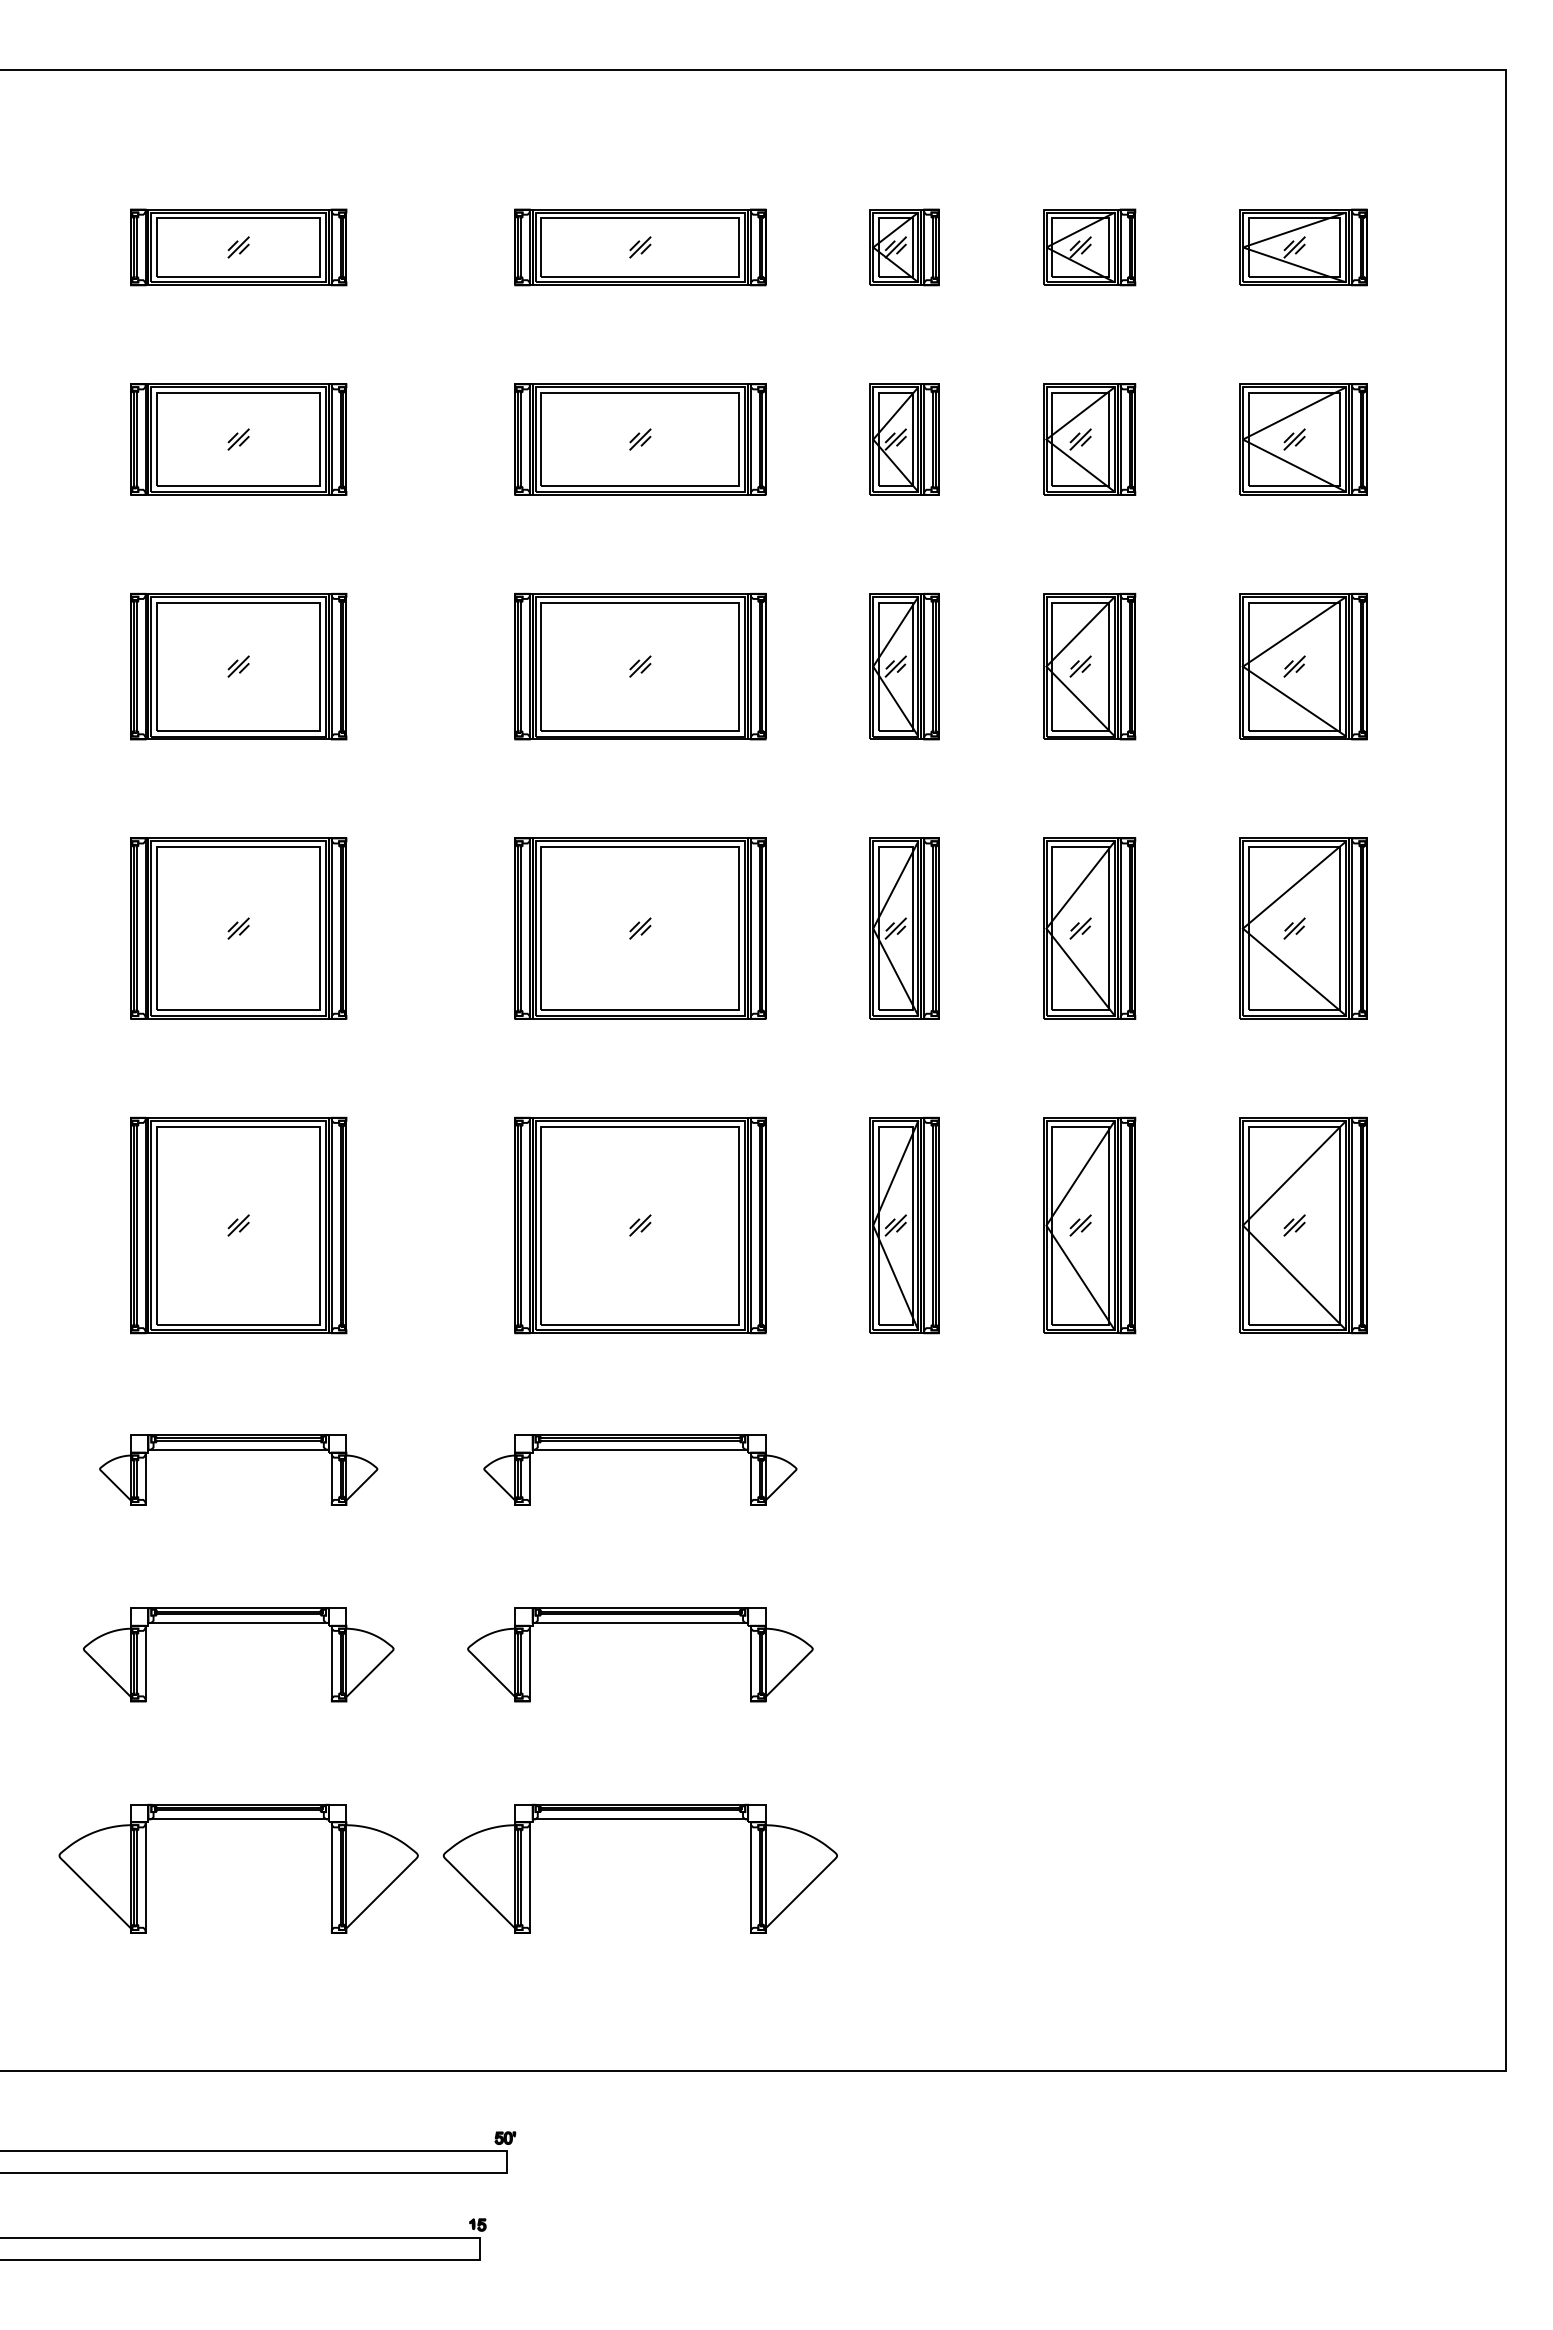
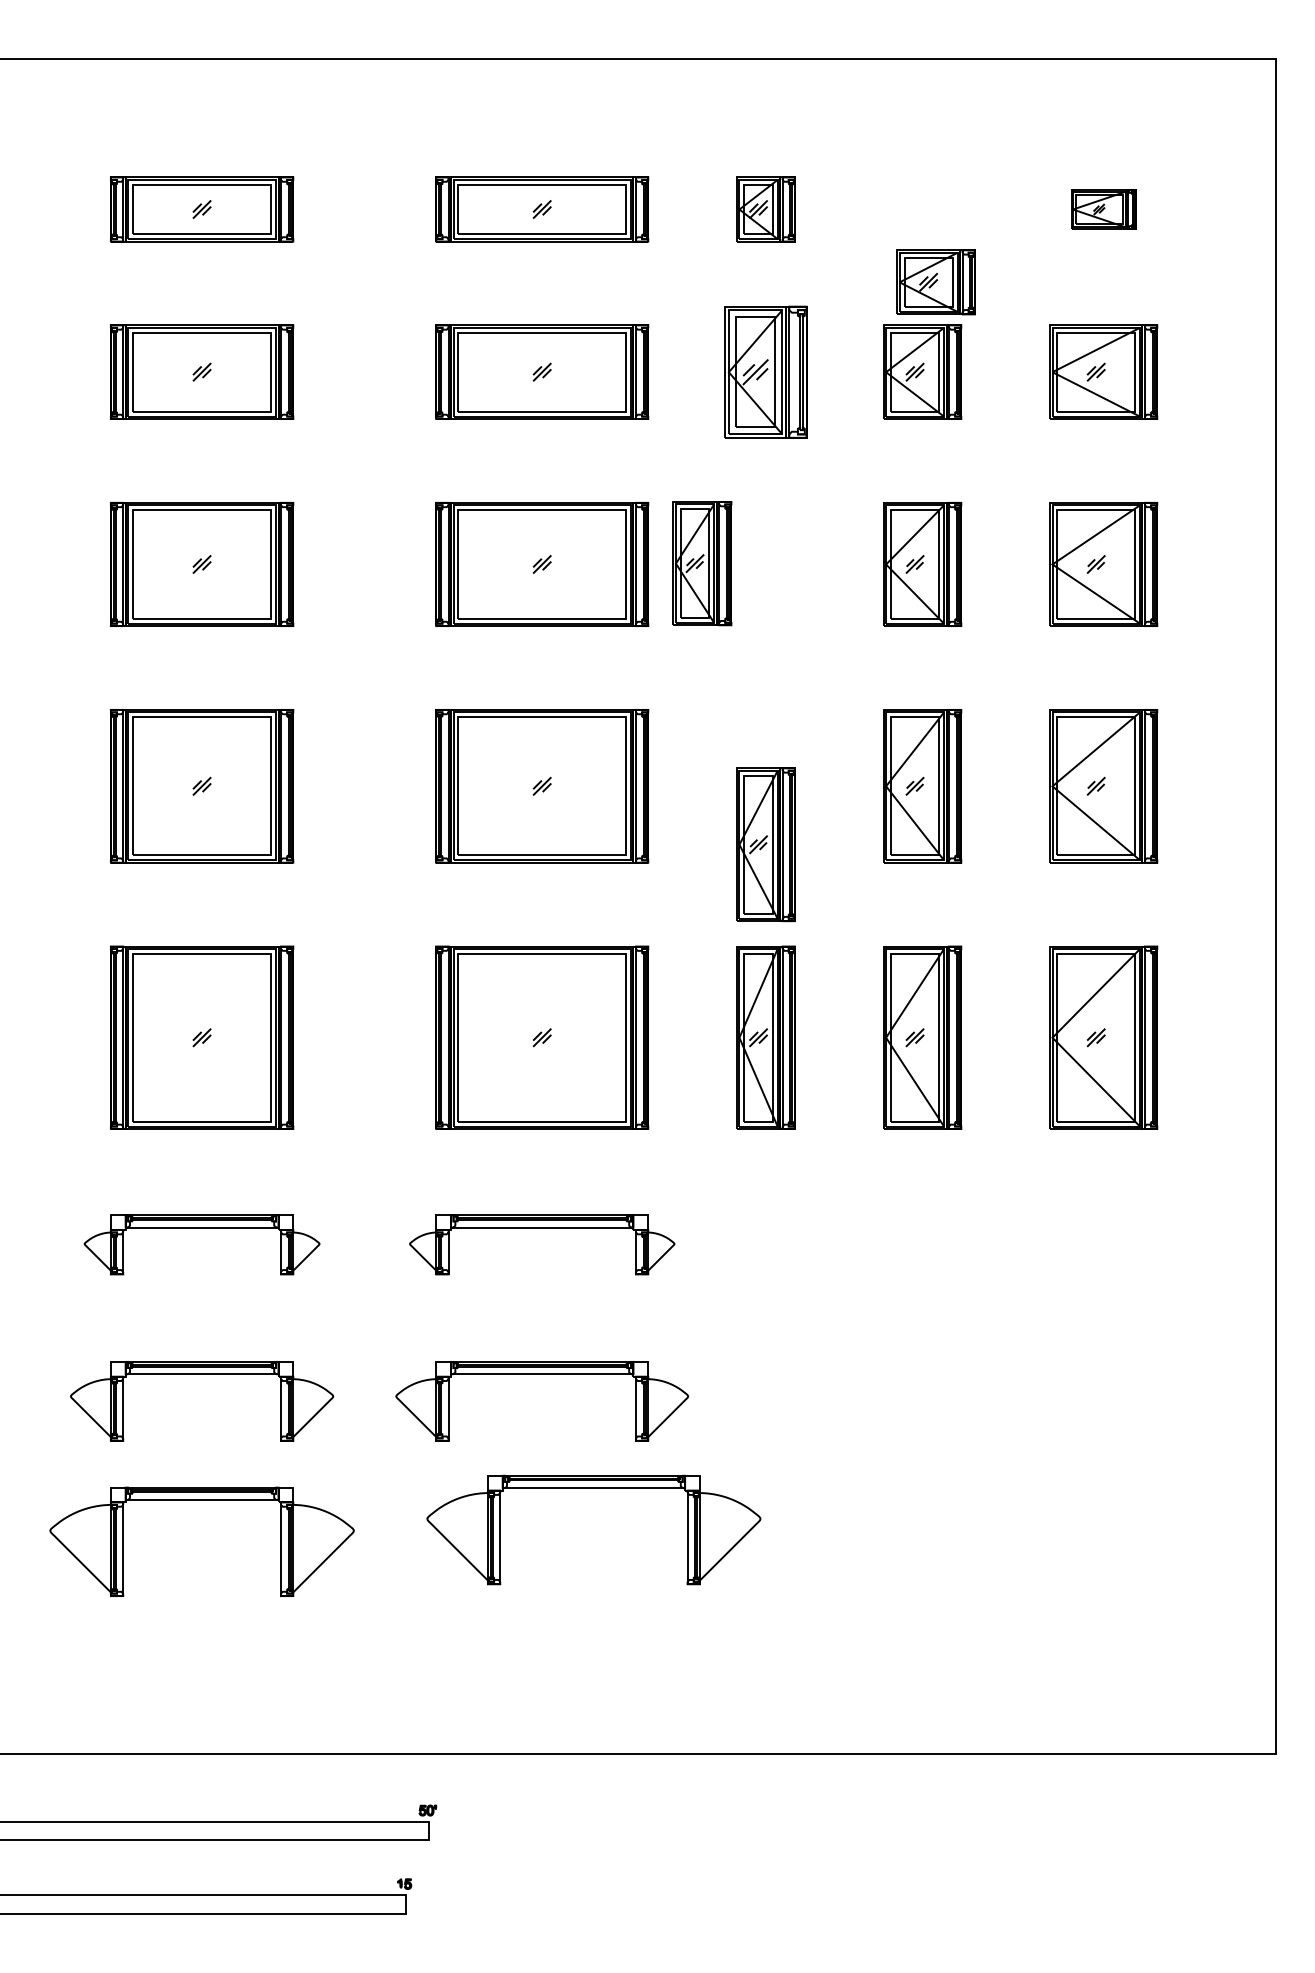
part: (1089, 247) -> (936, 282), moved
part: (1303, 247) -> (1103, 209), size x0.6
part: (904, 439) -> (765, 372), size x1.4
part: (904, 666) -> (702, 563), moved
part: (904, 928) -> (765, 844), moved
part: (238, 1819) -> (201, 1500), moved
part: (639, 1819) -> (593, 1488), moved

